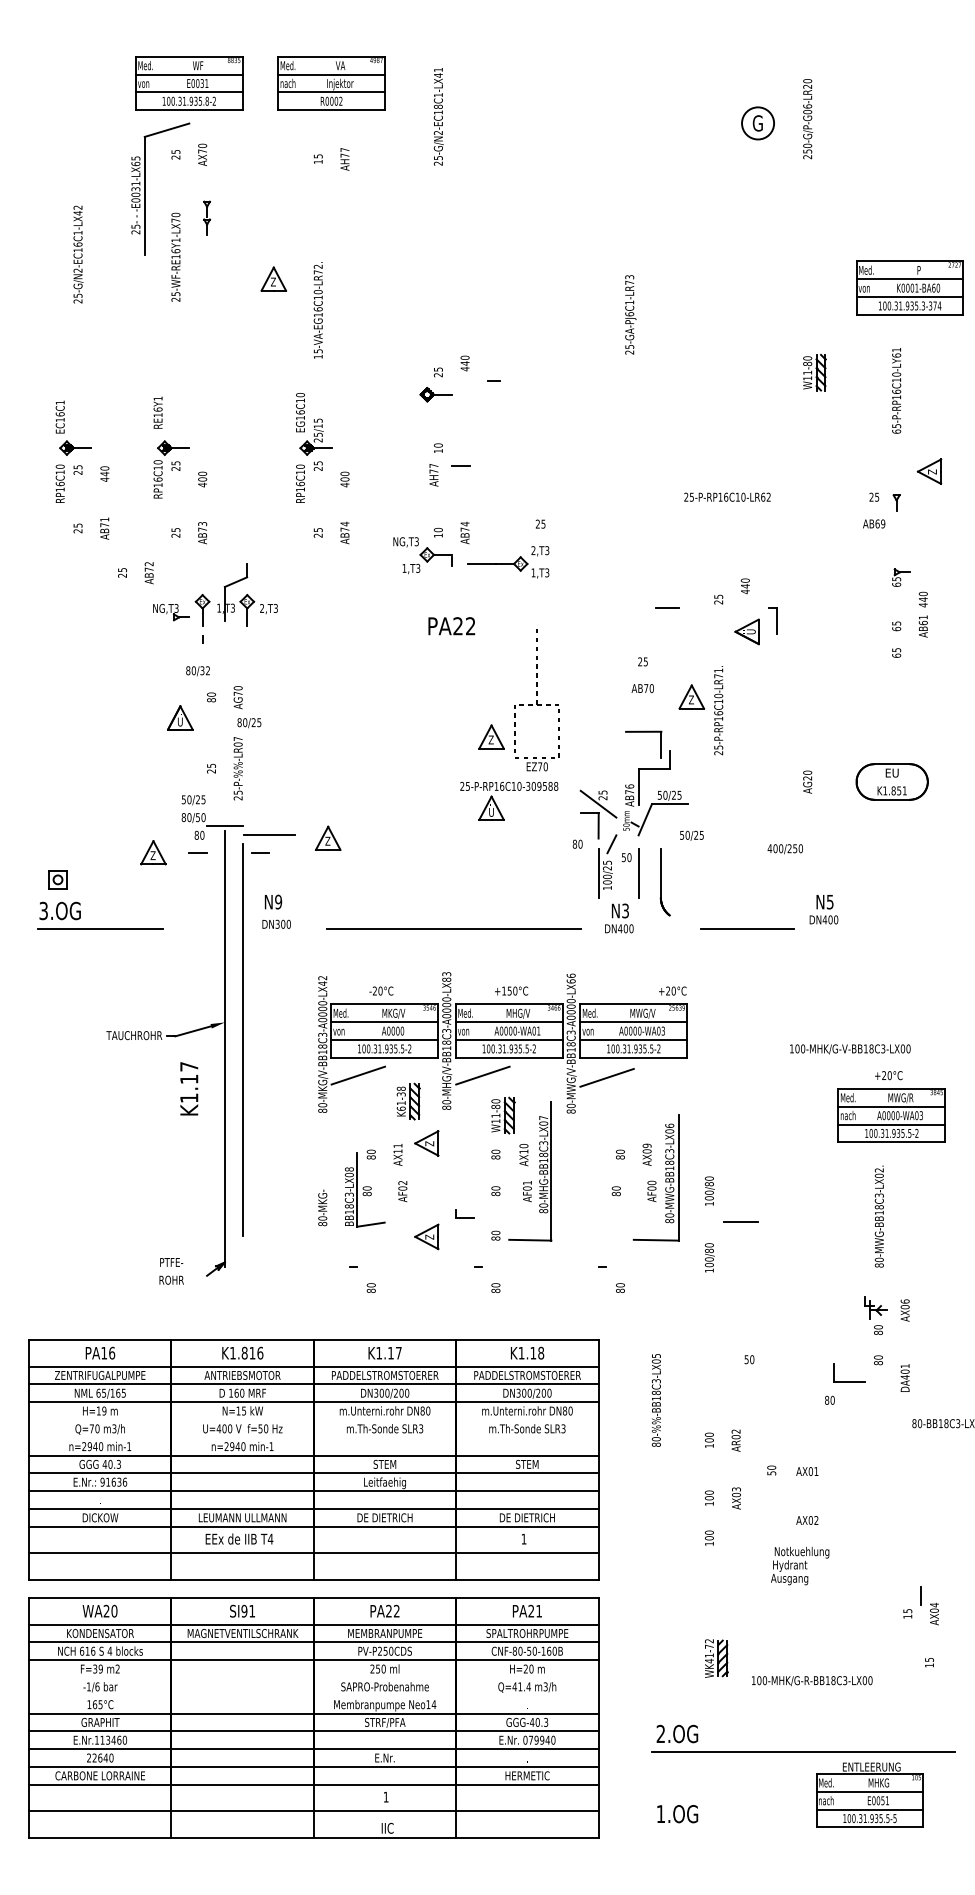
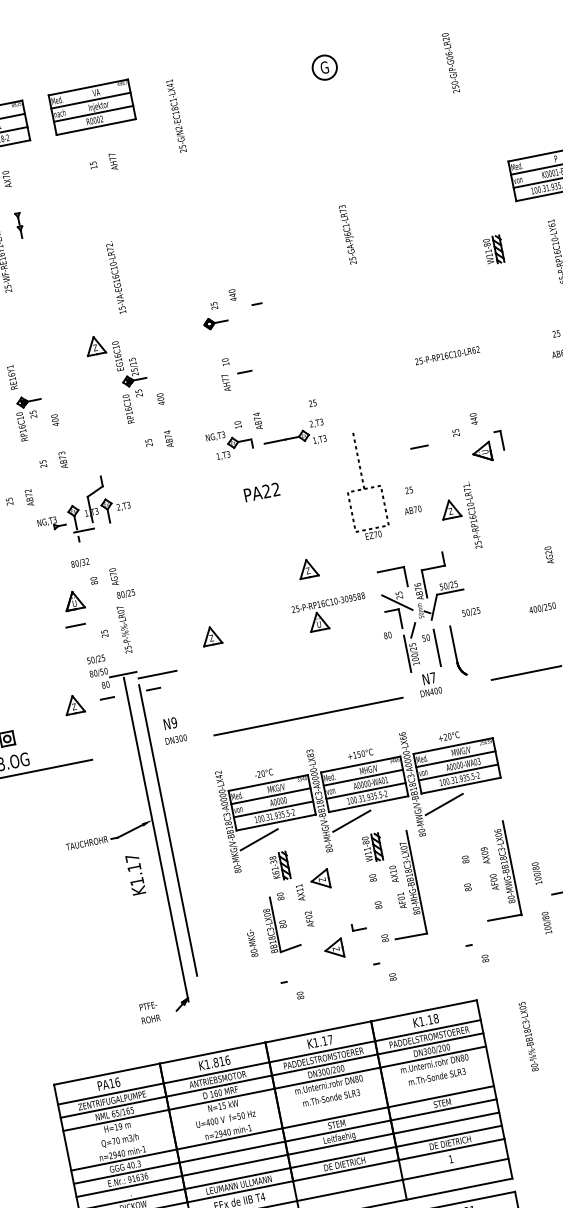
part: (757, 123) -> (324, 67), moved
part: (273, 278) -> (94, 345), moved
line: (211, 629) -> (84, 530), added
part: (536, 700) -> (363, 486), moved
part: (643, 732) -> (390, 570), moved
line: (175, 750) -> (75, 625), added
part: (328, 837) -> (211, 635), moved
text: (625, 910) -> (433, 677), N3 -> N7
text: (672, 990) -> (448, 736), moved
part: (408, 1101) -> (280, 866), moved

